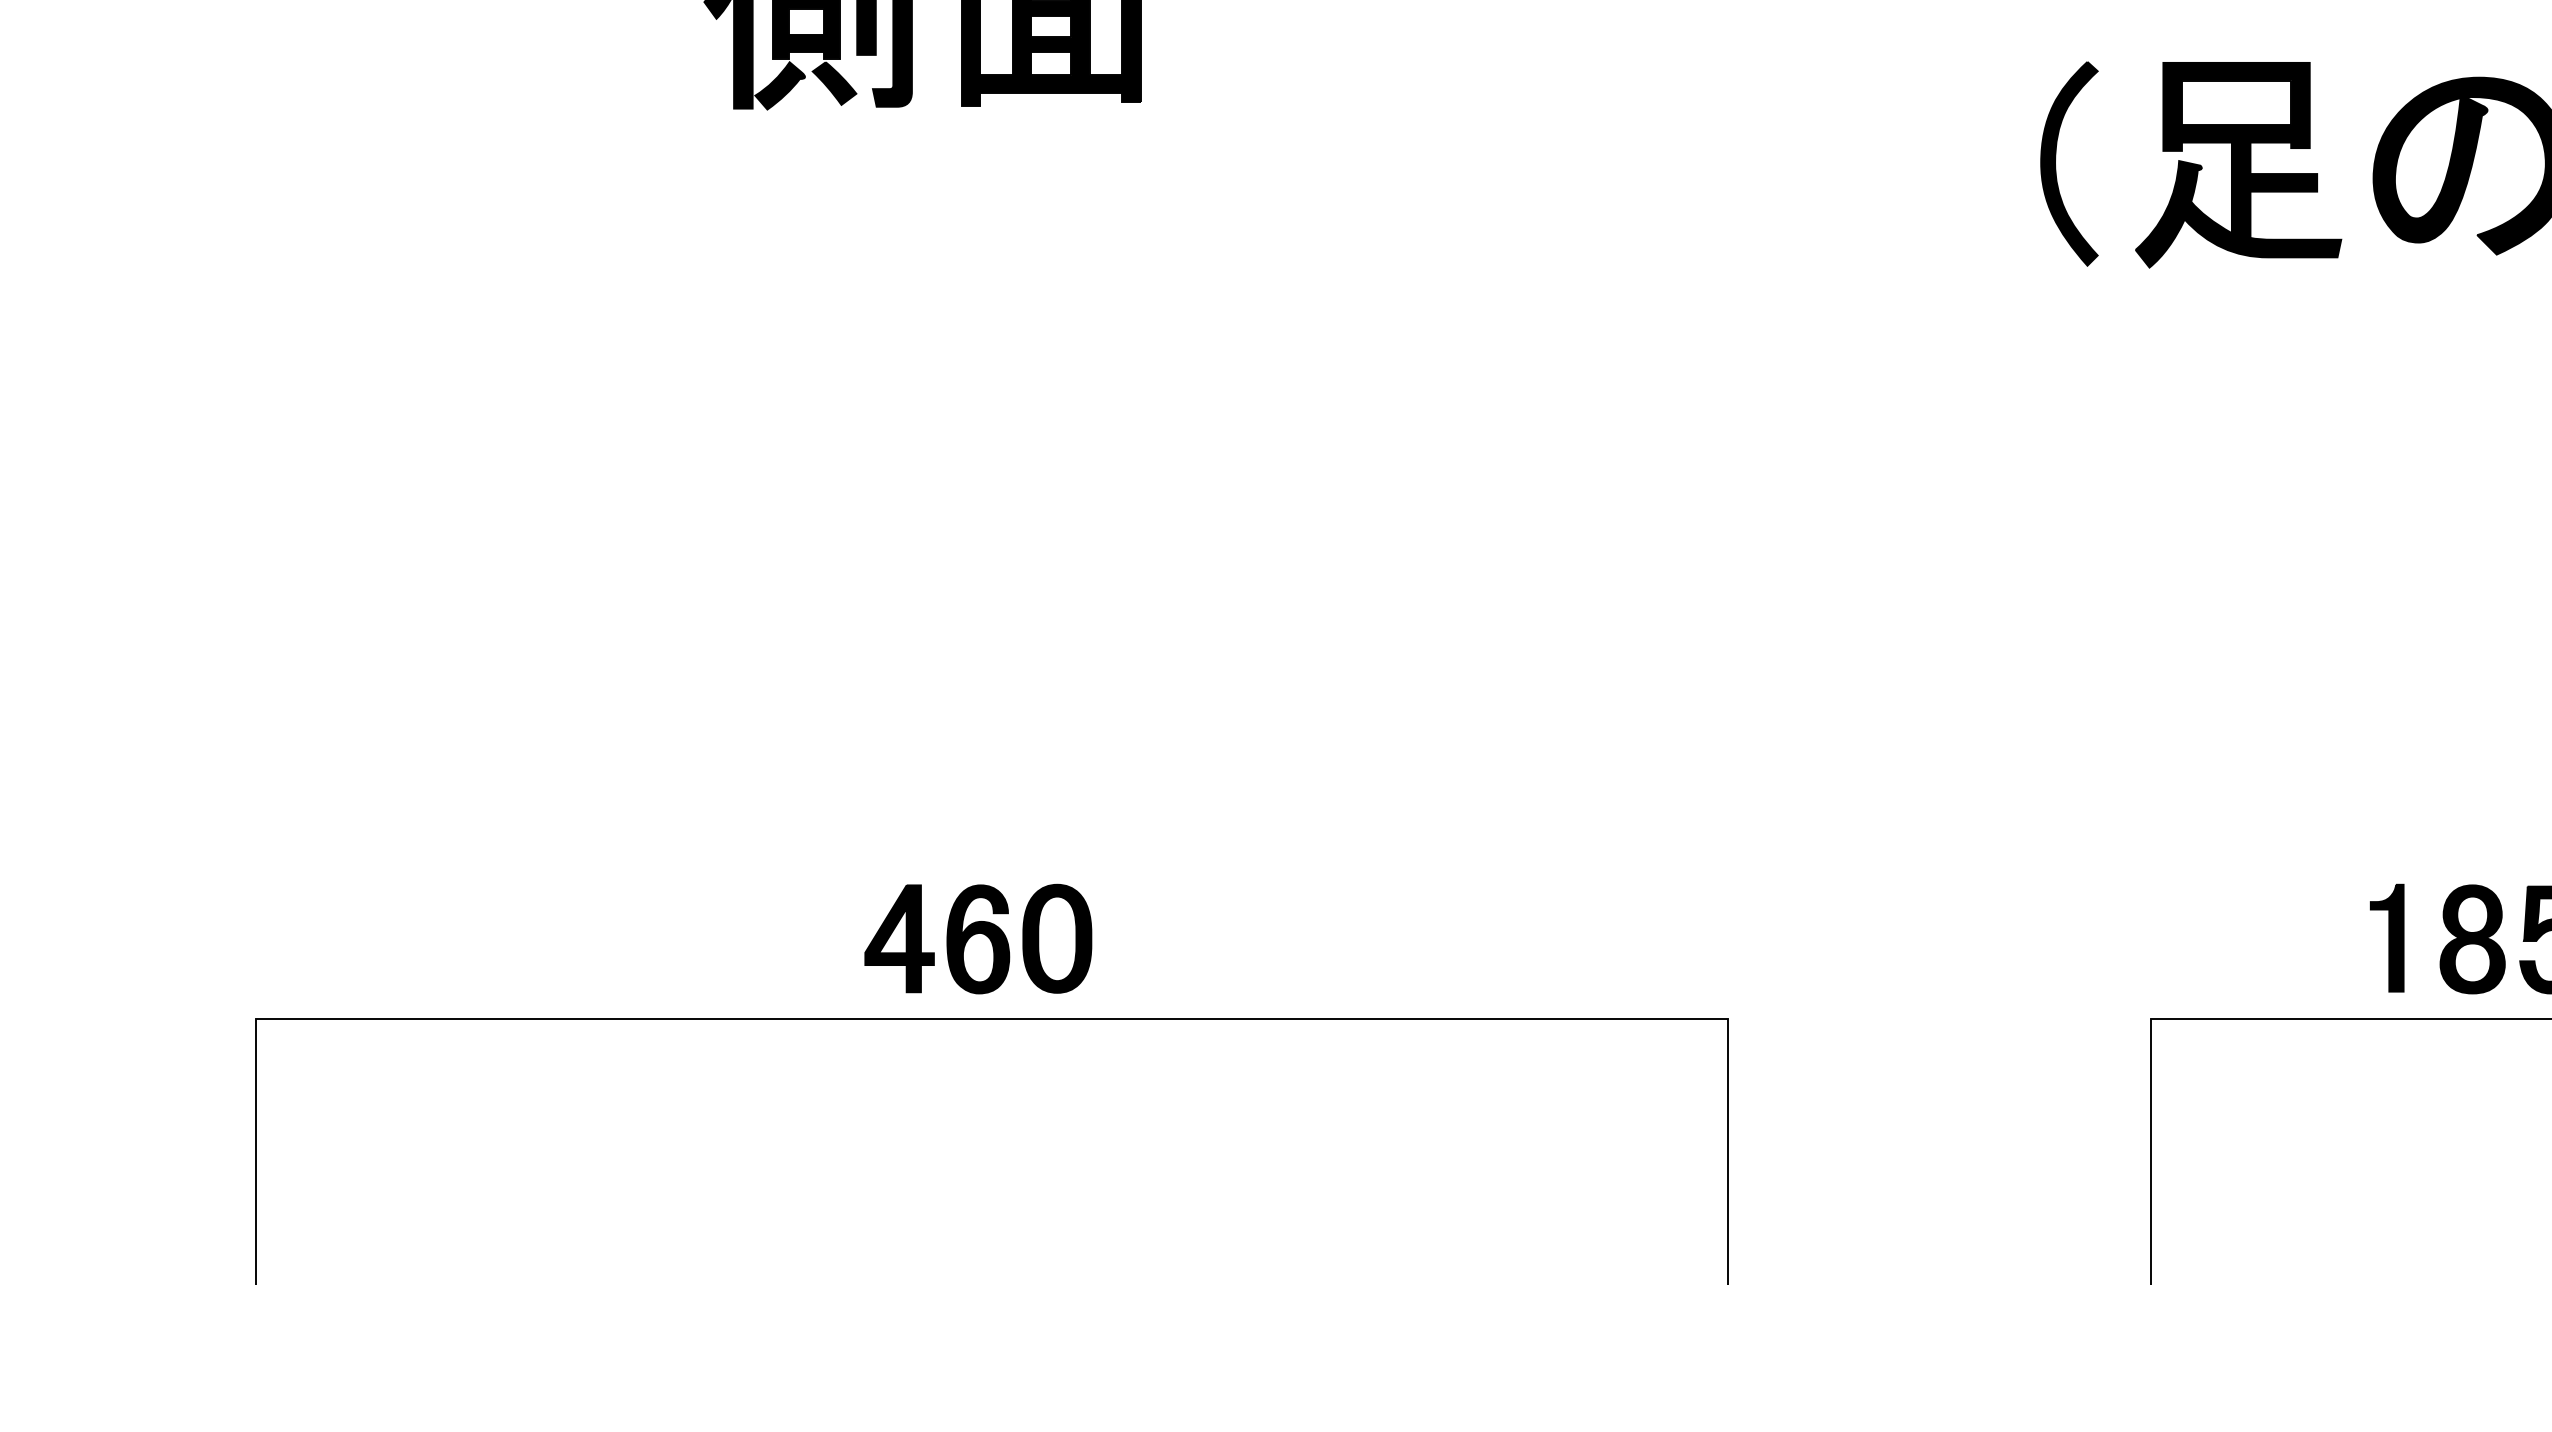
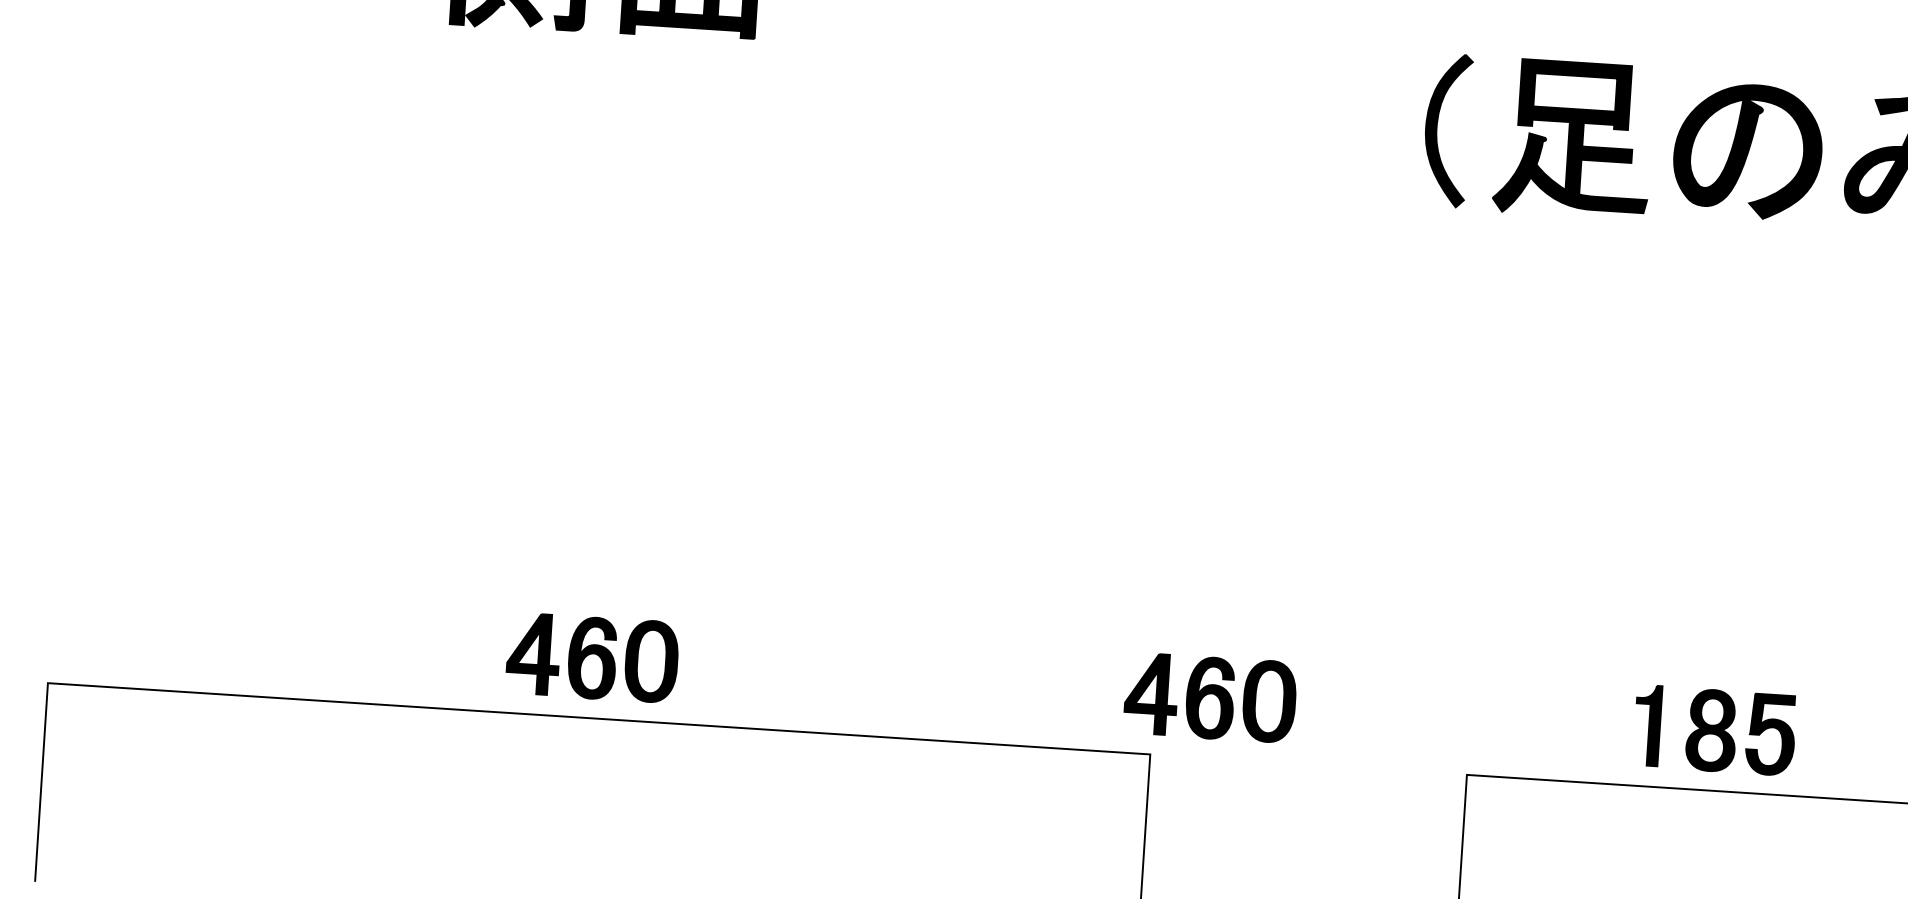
part: (1803, 938) -> (1210, 697), added

